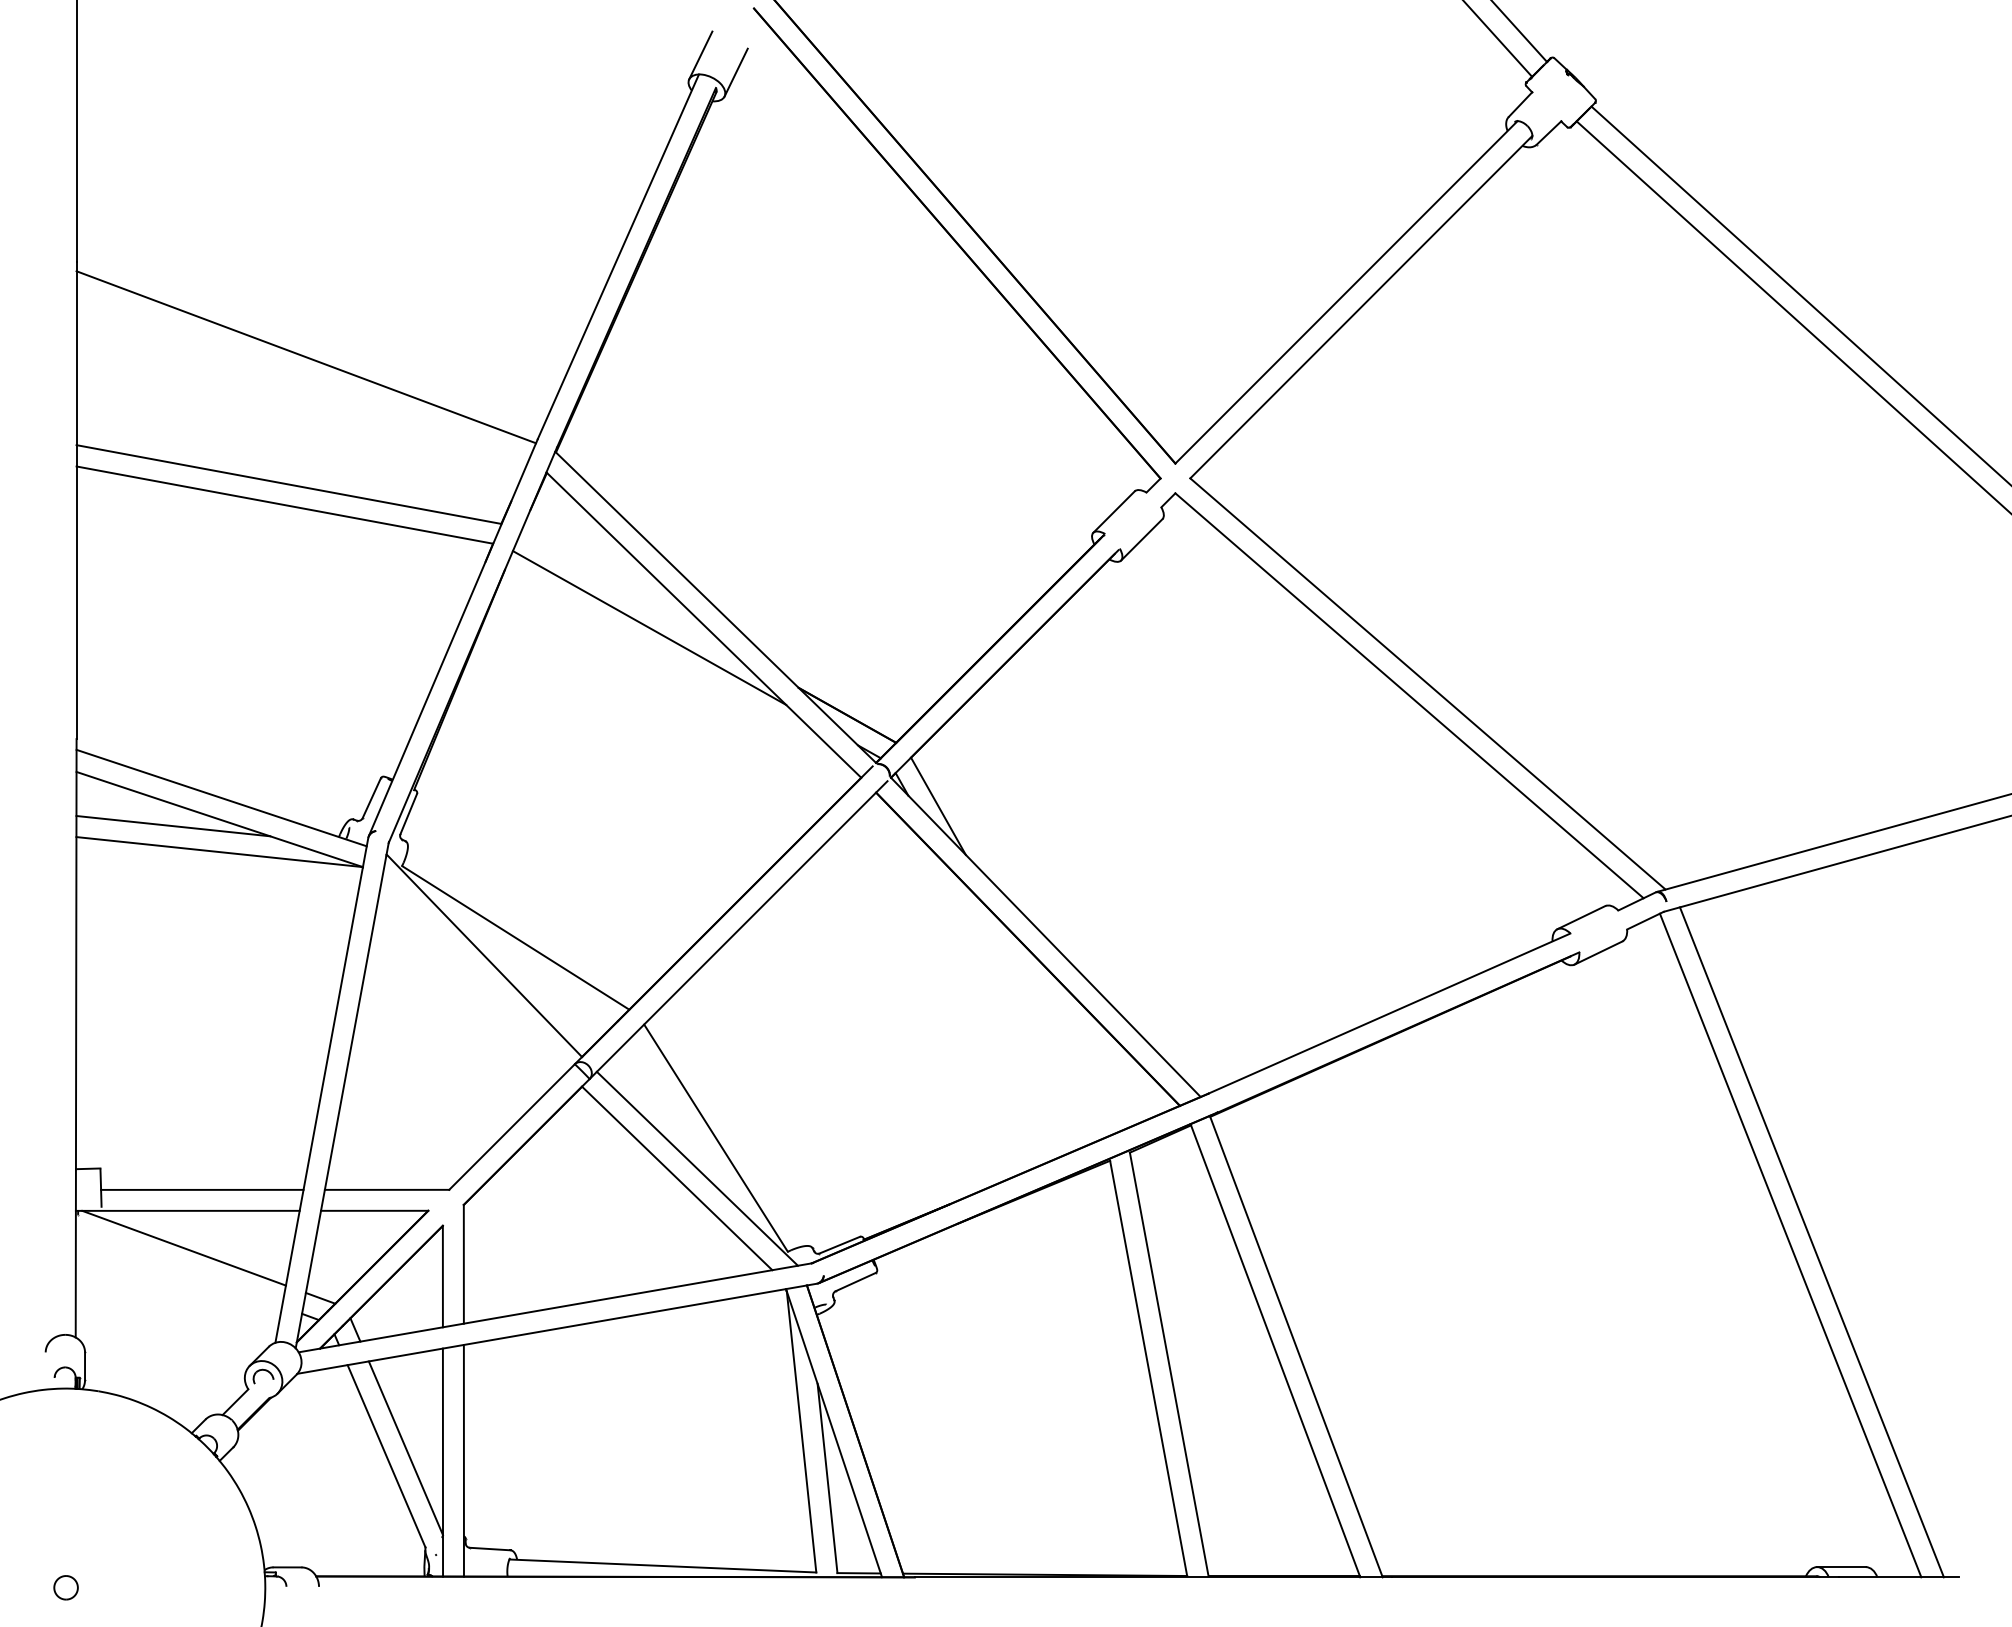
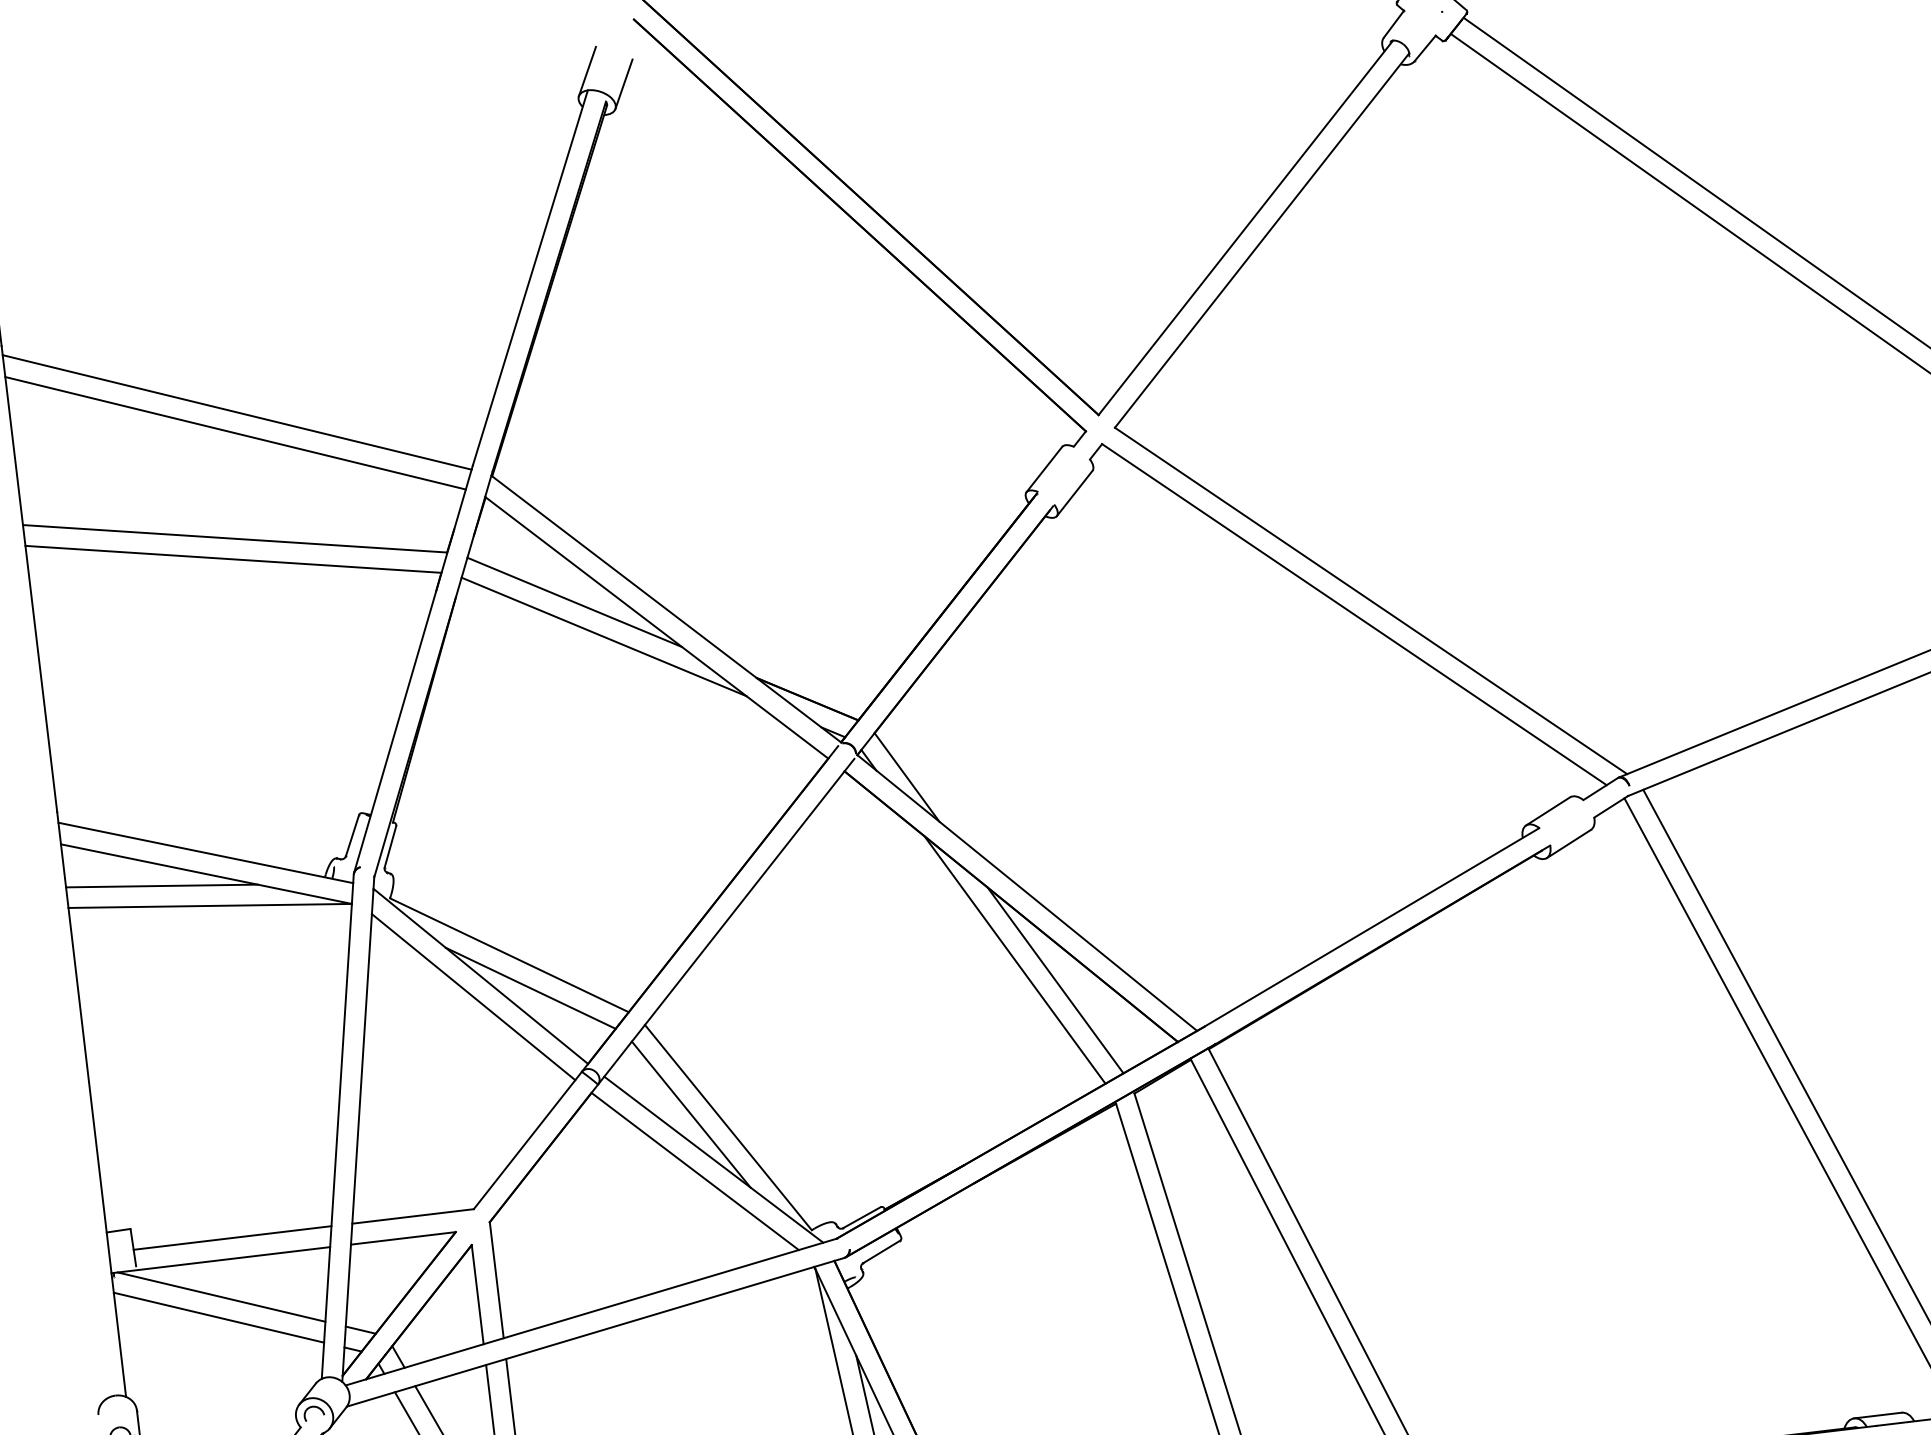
line: (301, 377) -> (234, 432), added
line: (624, 589) -> (575, 602), added
line: (533, 973) -> (530, 988), added
line: (474, 975) -> (473, 996), added
line: (1024, 1003) -> (1014, 960), added
line: (1063, 1028) -> (1055, 979), added
line: (679, 1120) -> (690, 1114), added
line: (178, 1268) -> (218, 1317), added

